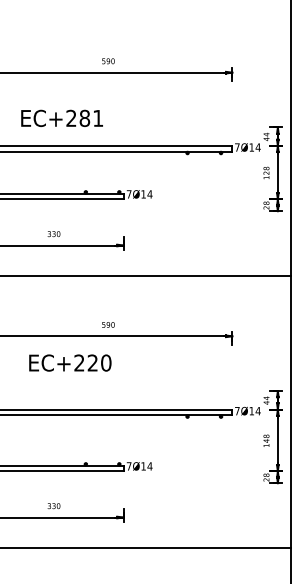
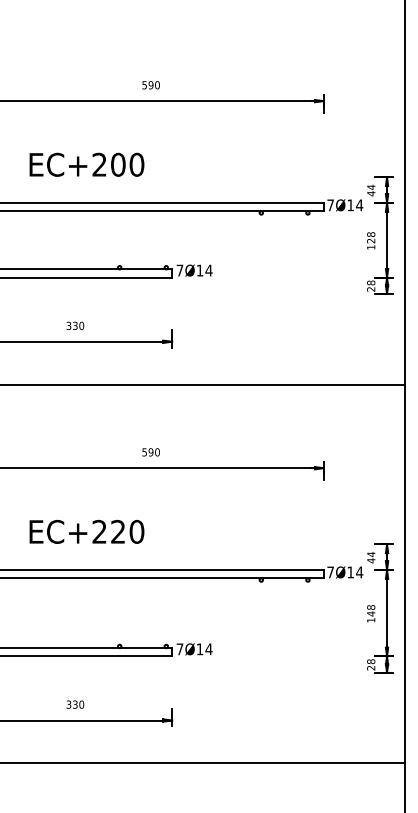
text: (91, 118) -> (127, 164), EC+281 -> EC+200
text: (70, 362) -> (87, 531), moved

